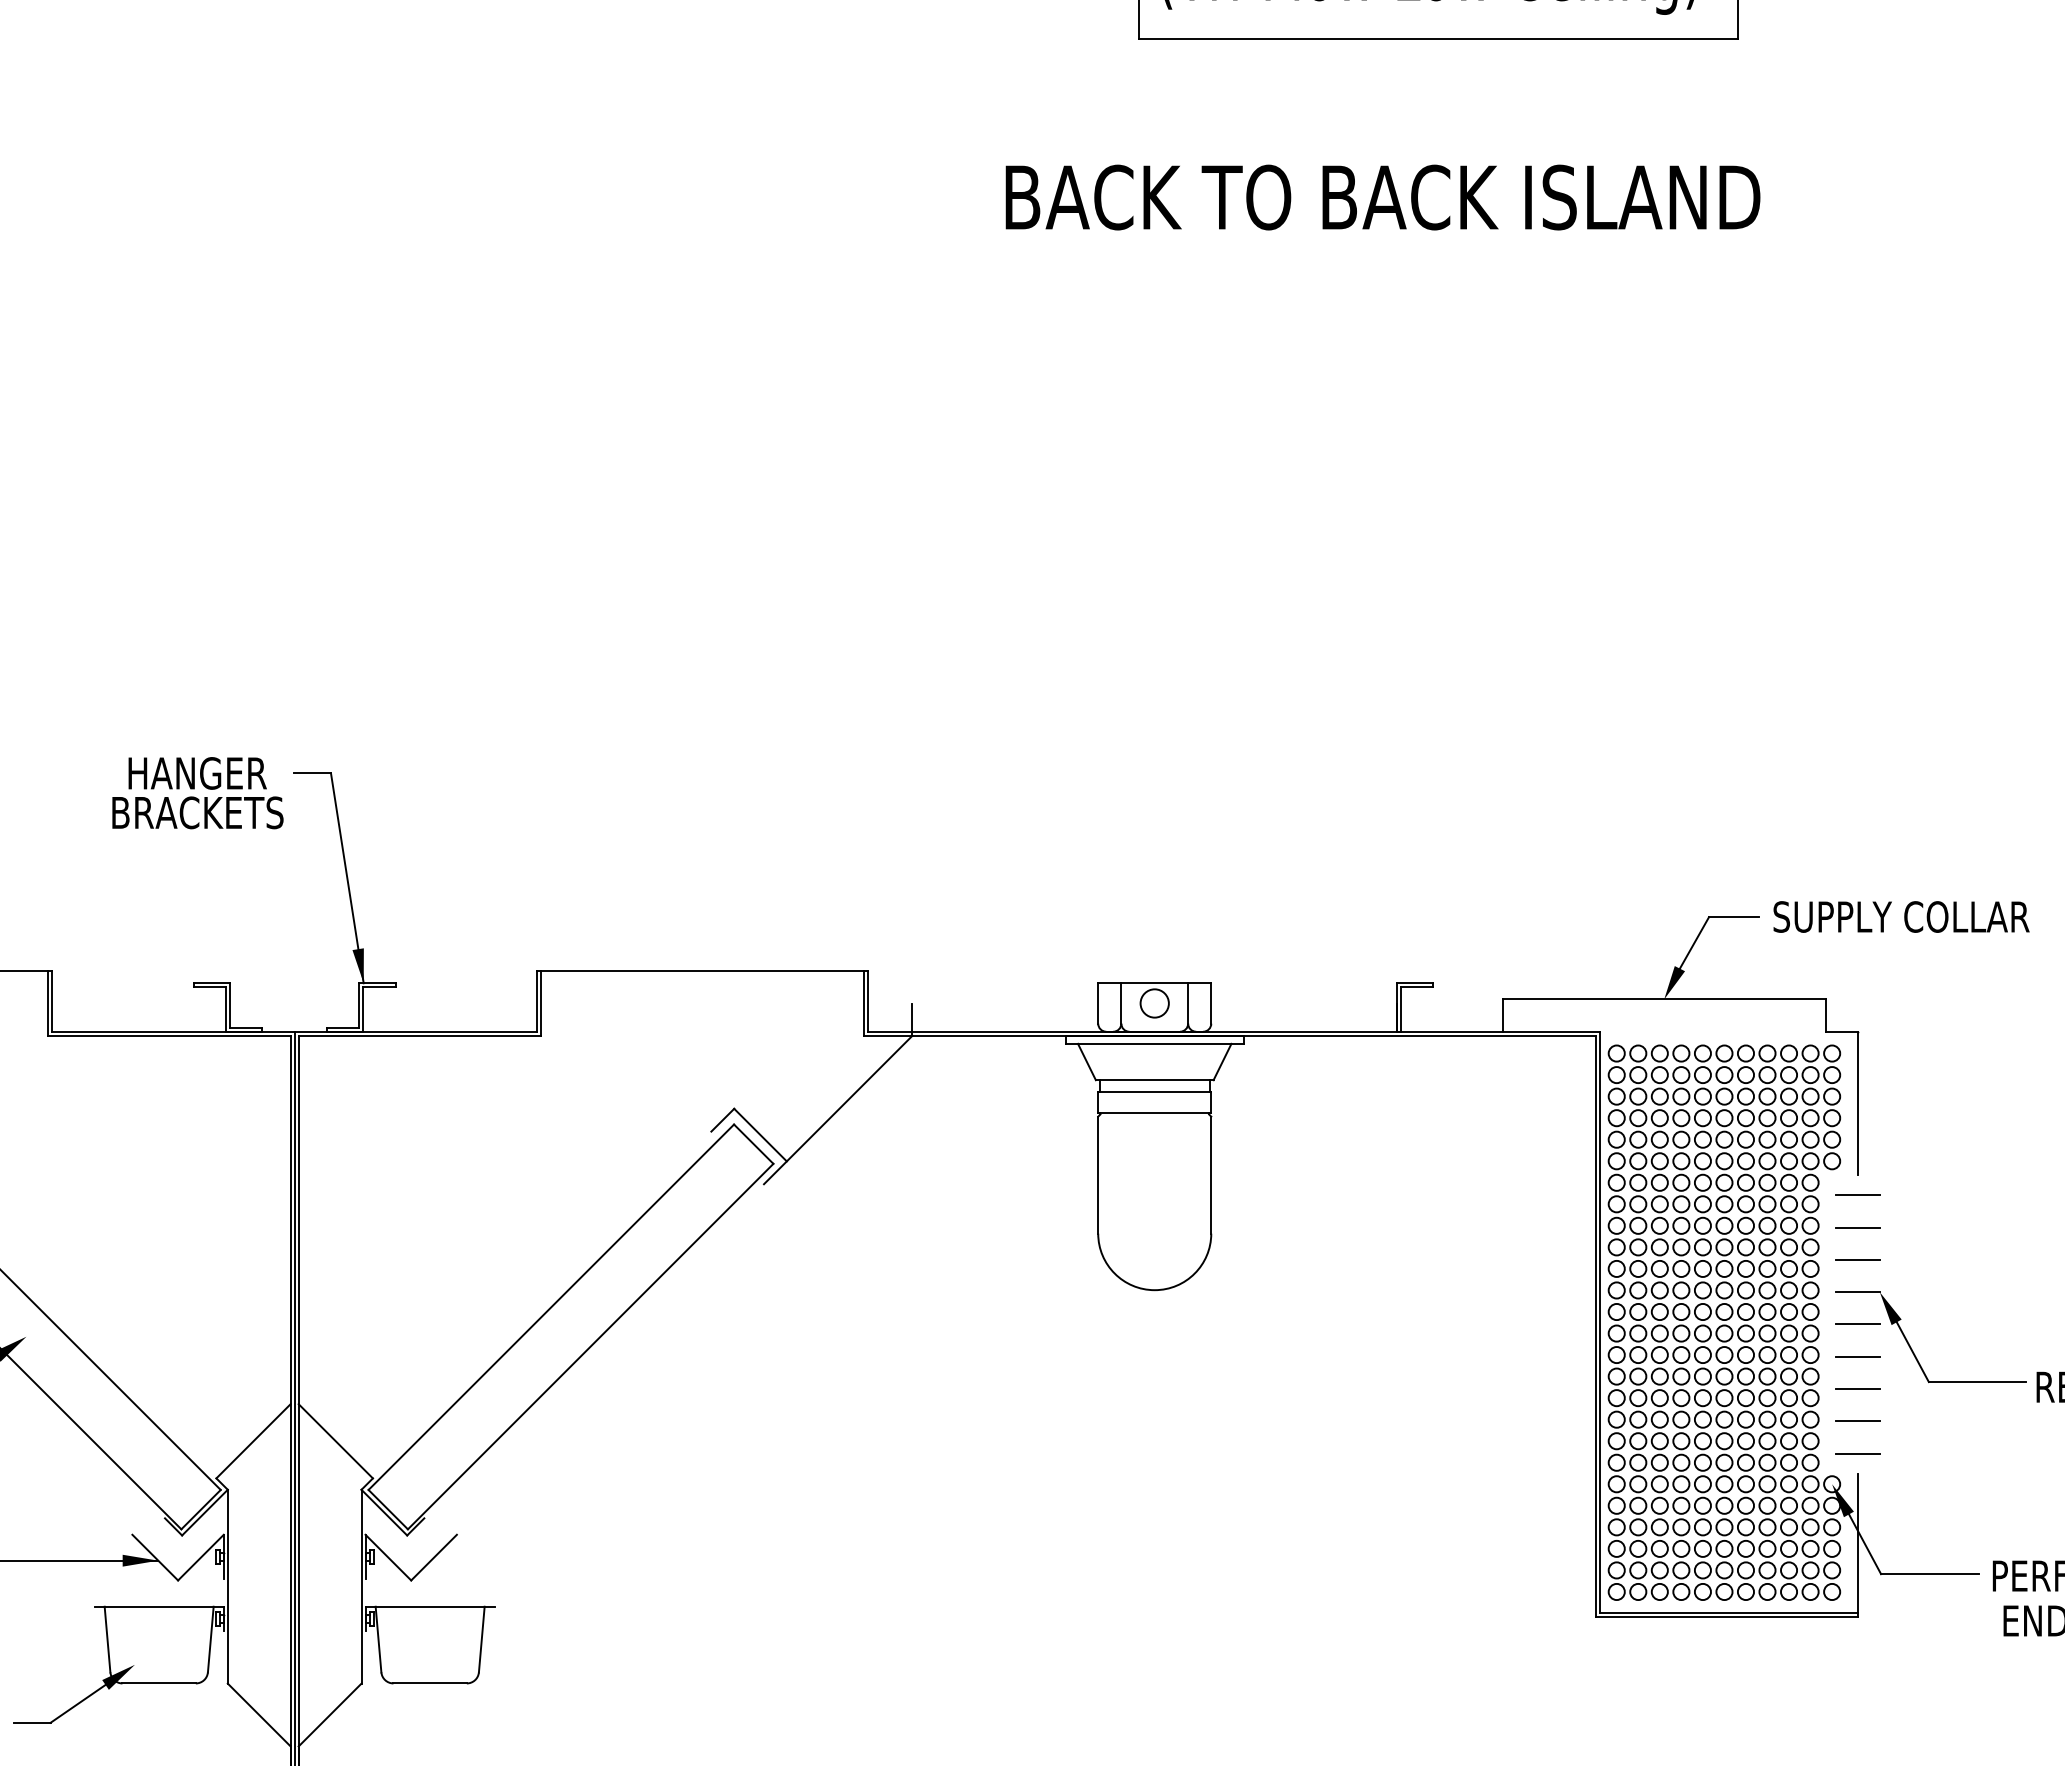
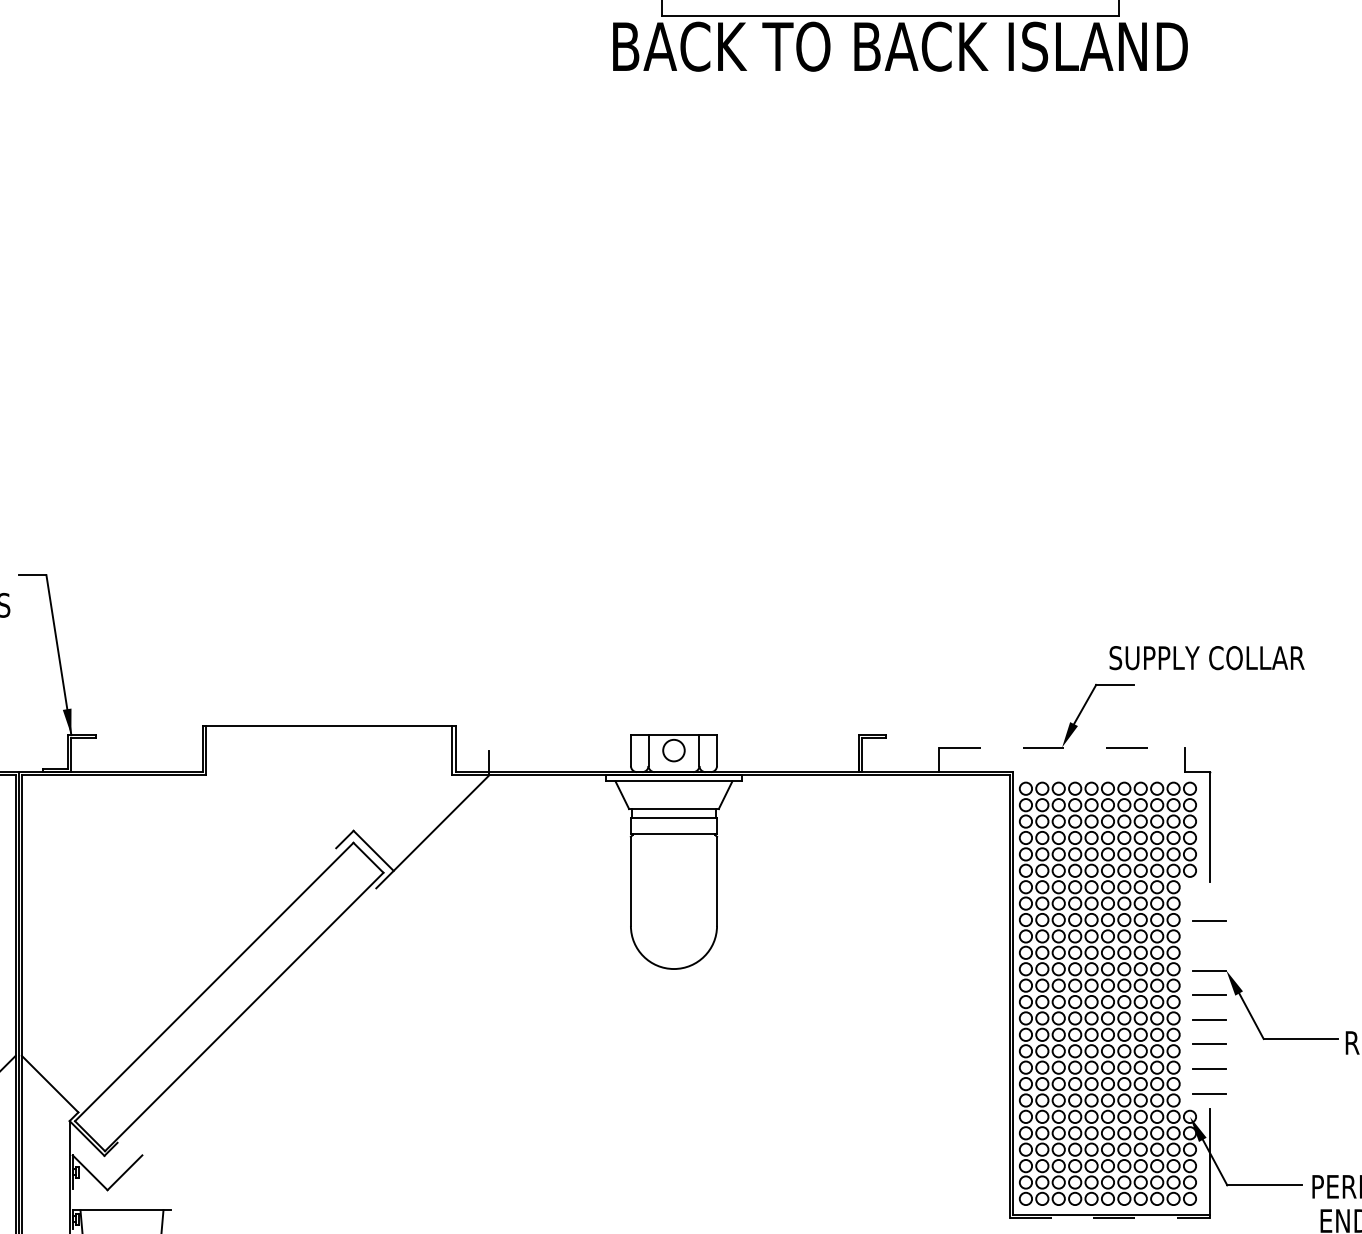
text: (1382, 197) -> (900, 46), moved
text: (1901, 916) -> (1207, 657), moved
line: (1664, 999) -> (1062, 747), solid -> dashed
line: (1857, 1194) -> (1209, 896), removed
line: (1857, 1259) -> (1209, 945), removed
line: (1727, 1617) -> (1110, 1218), solid -> dashed

